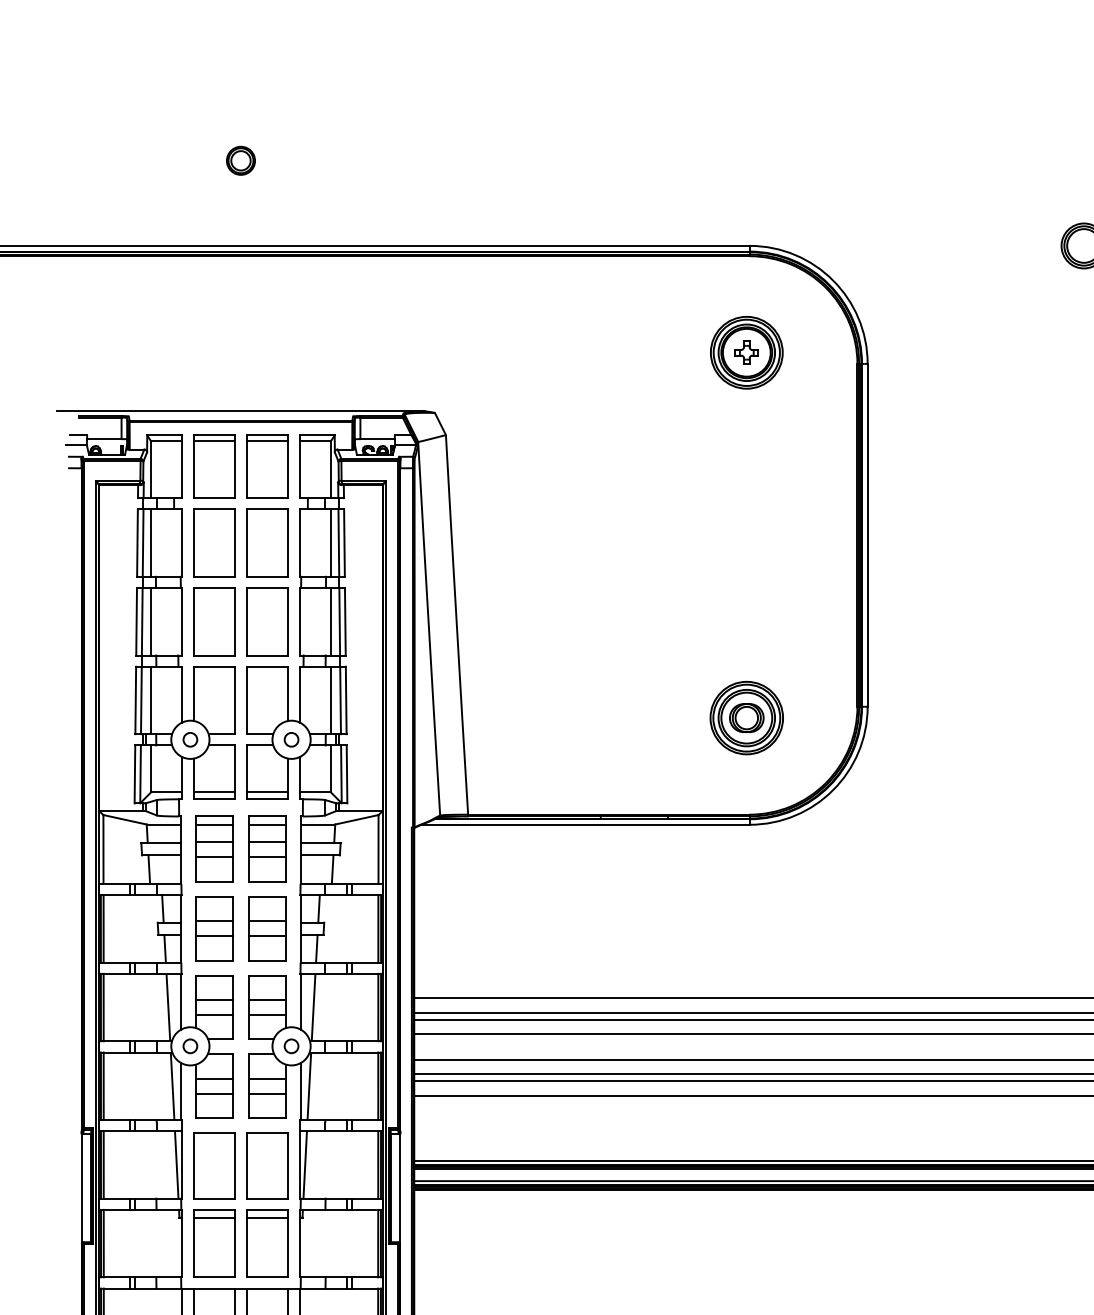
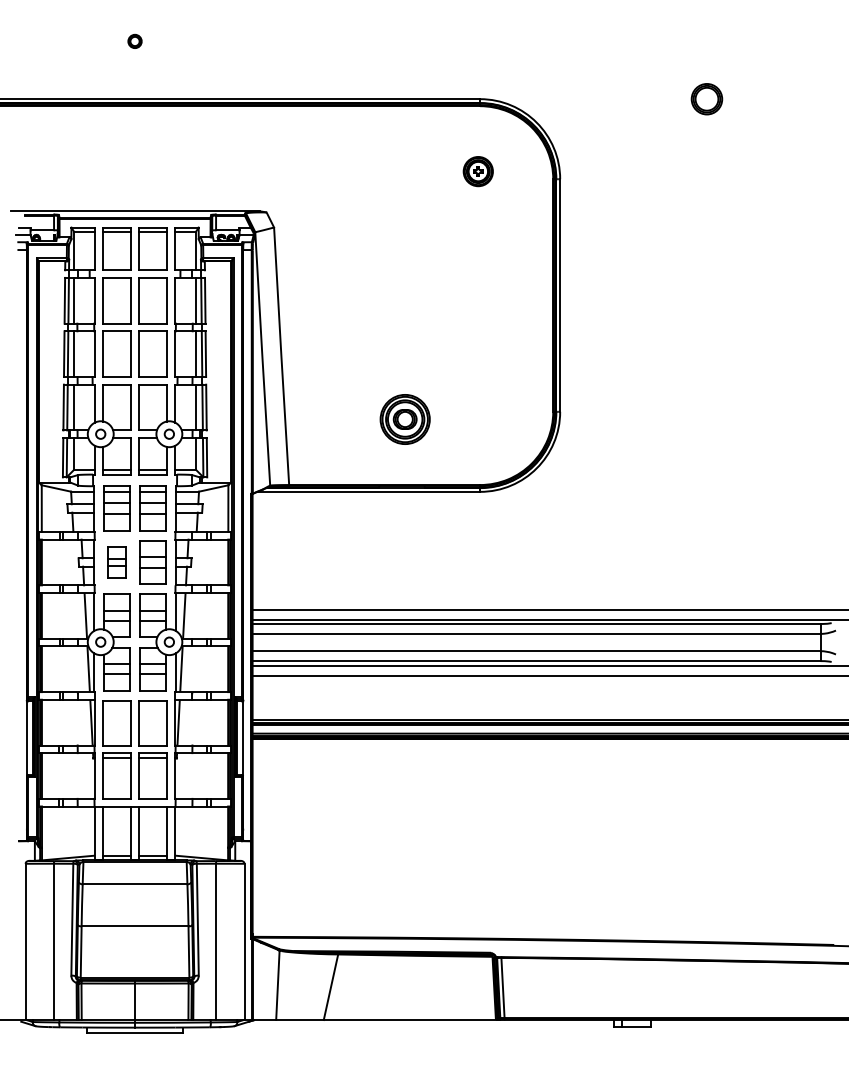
part: (240, 160) -> (134, 41), size x0.7
part: (747, 352) -> (478, 171), size x0.6
part: (745, 718) -> (404, 419), moved
part: (213, 928) -> (116, 562), size x0.7

